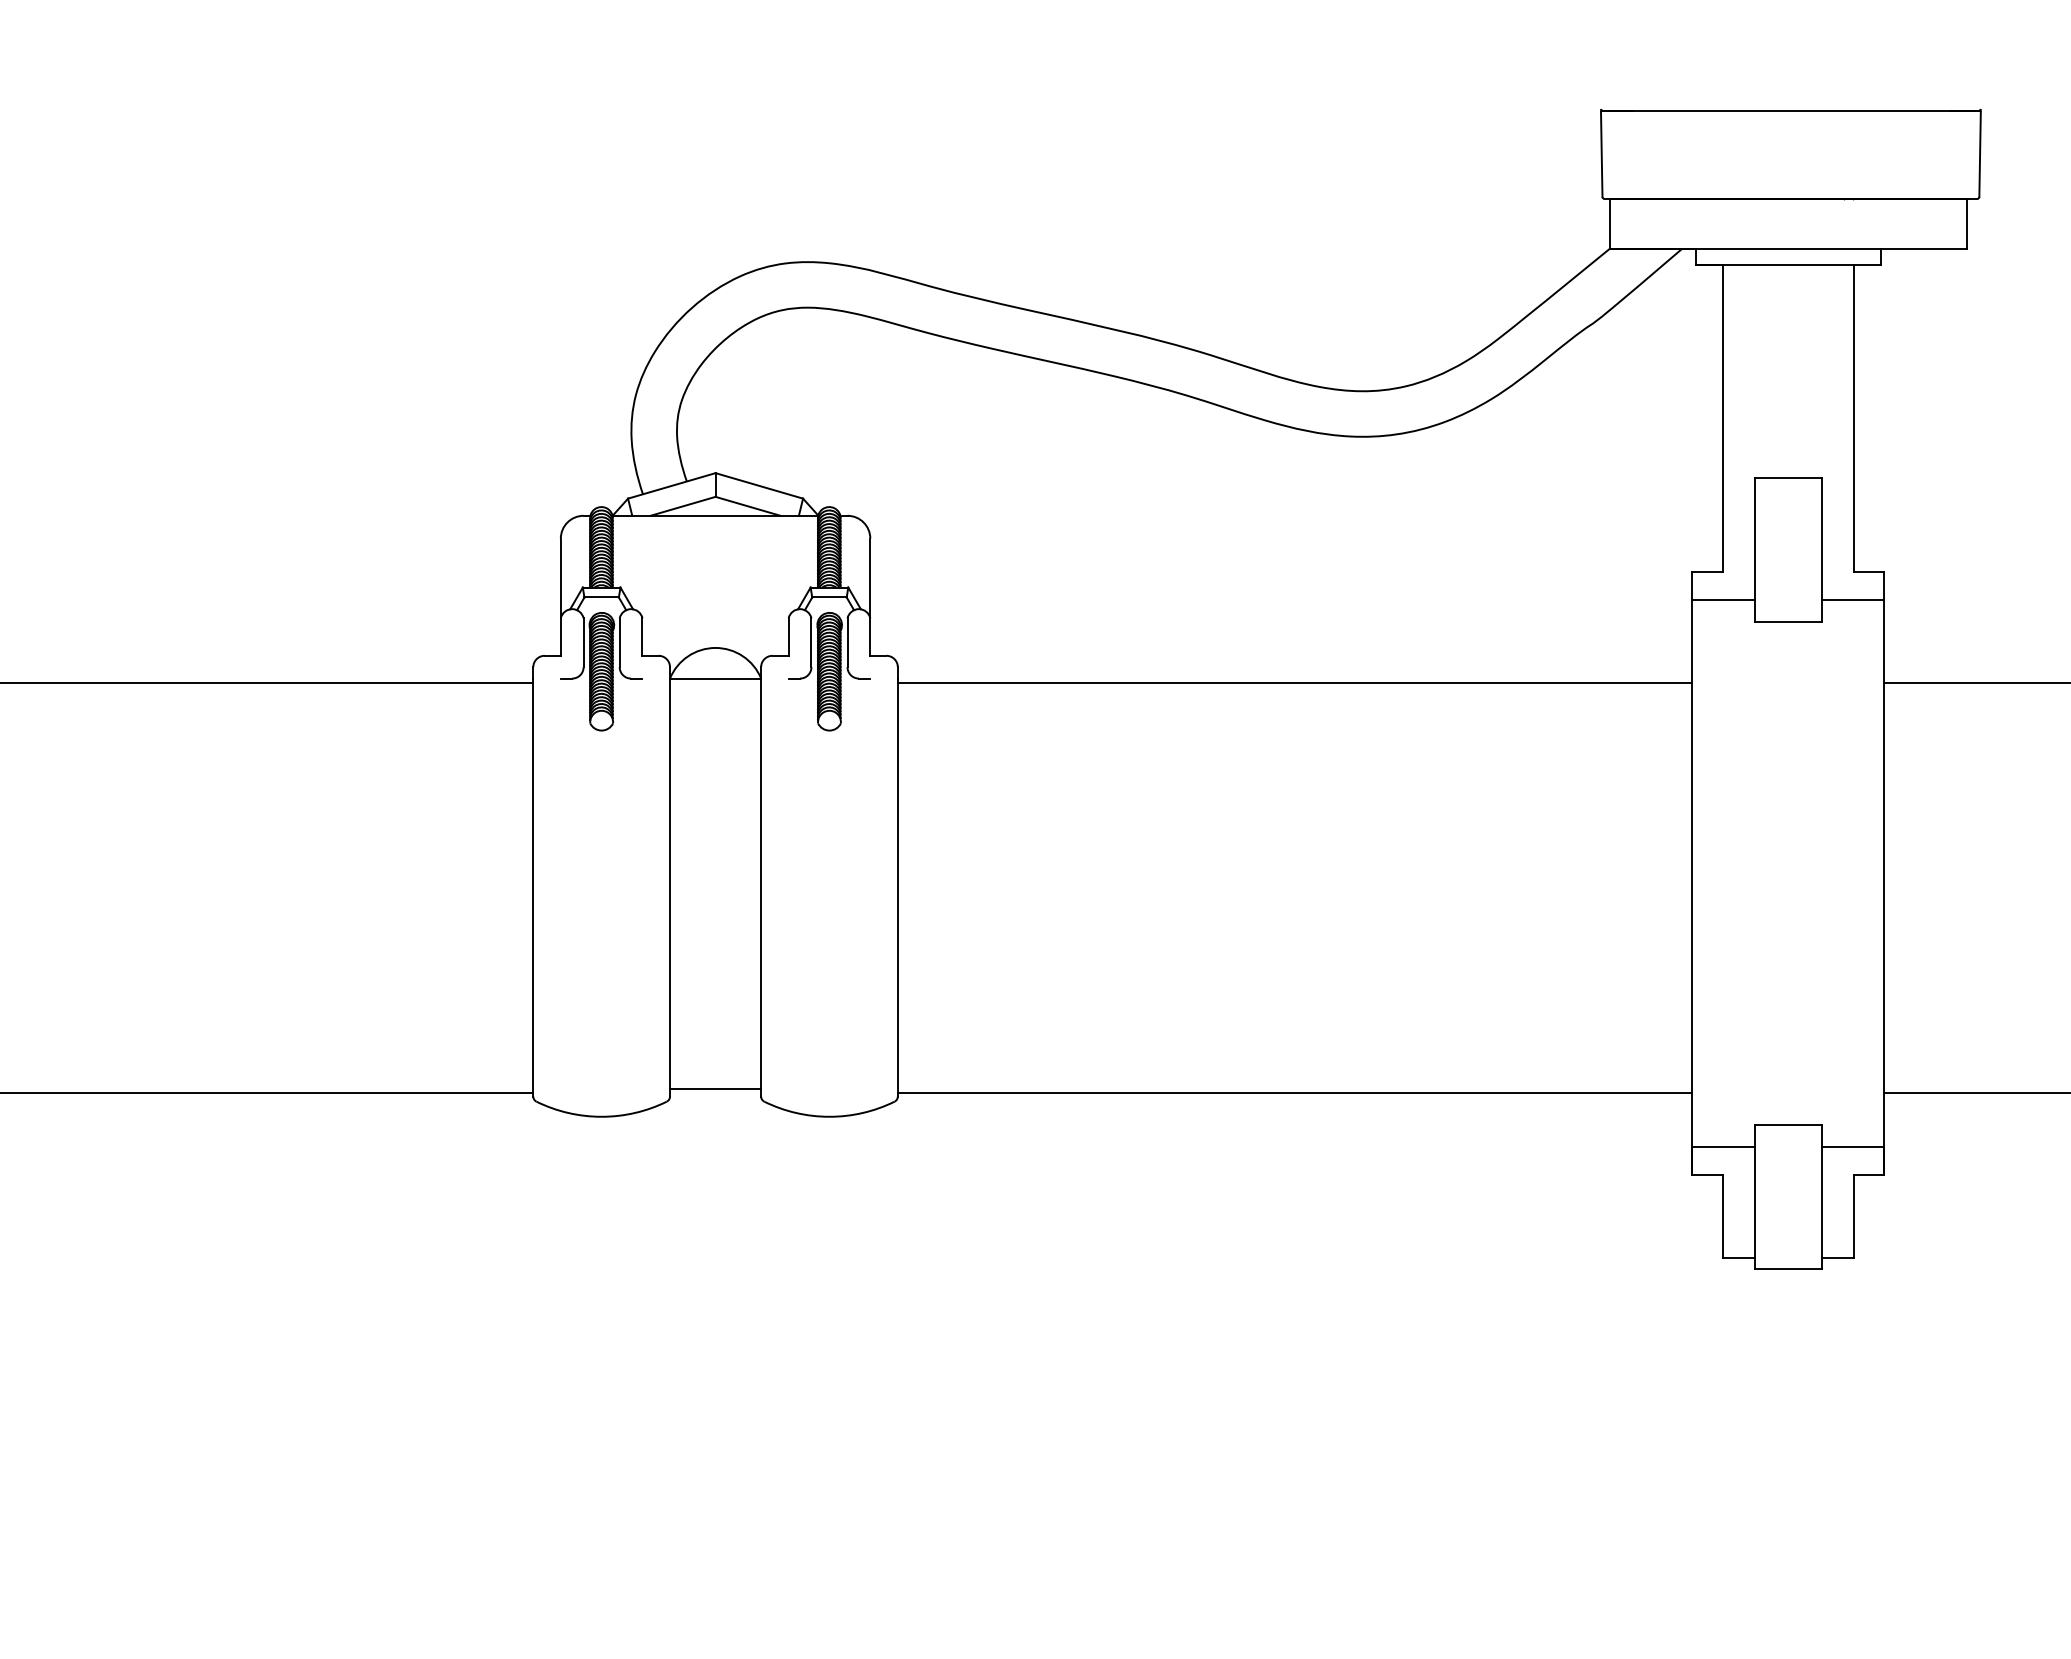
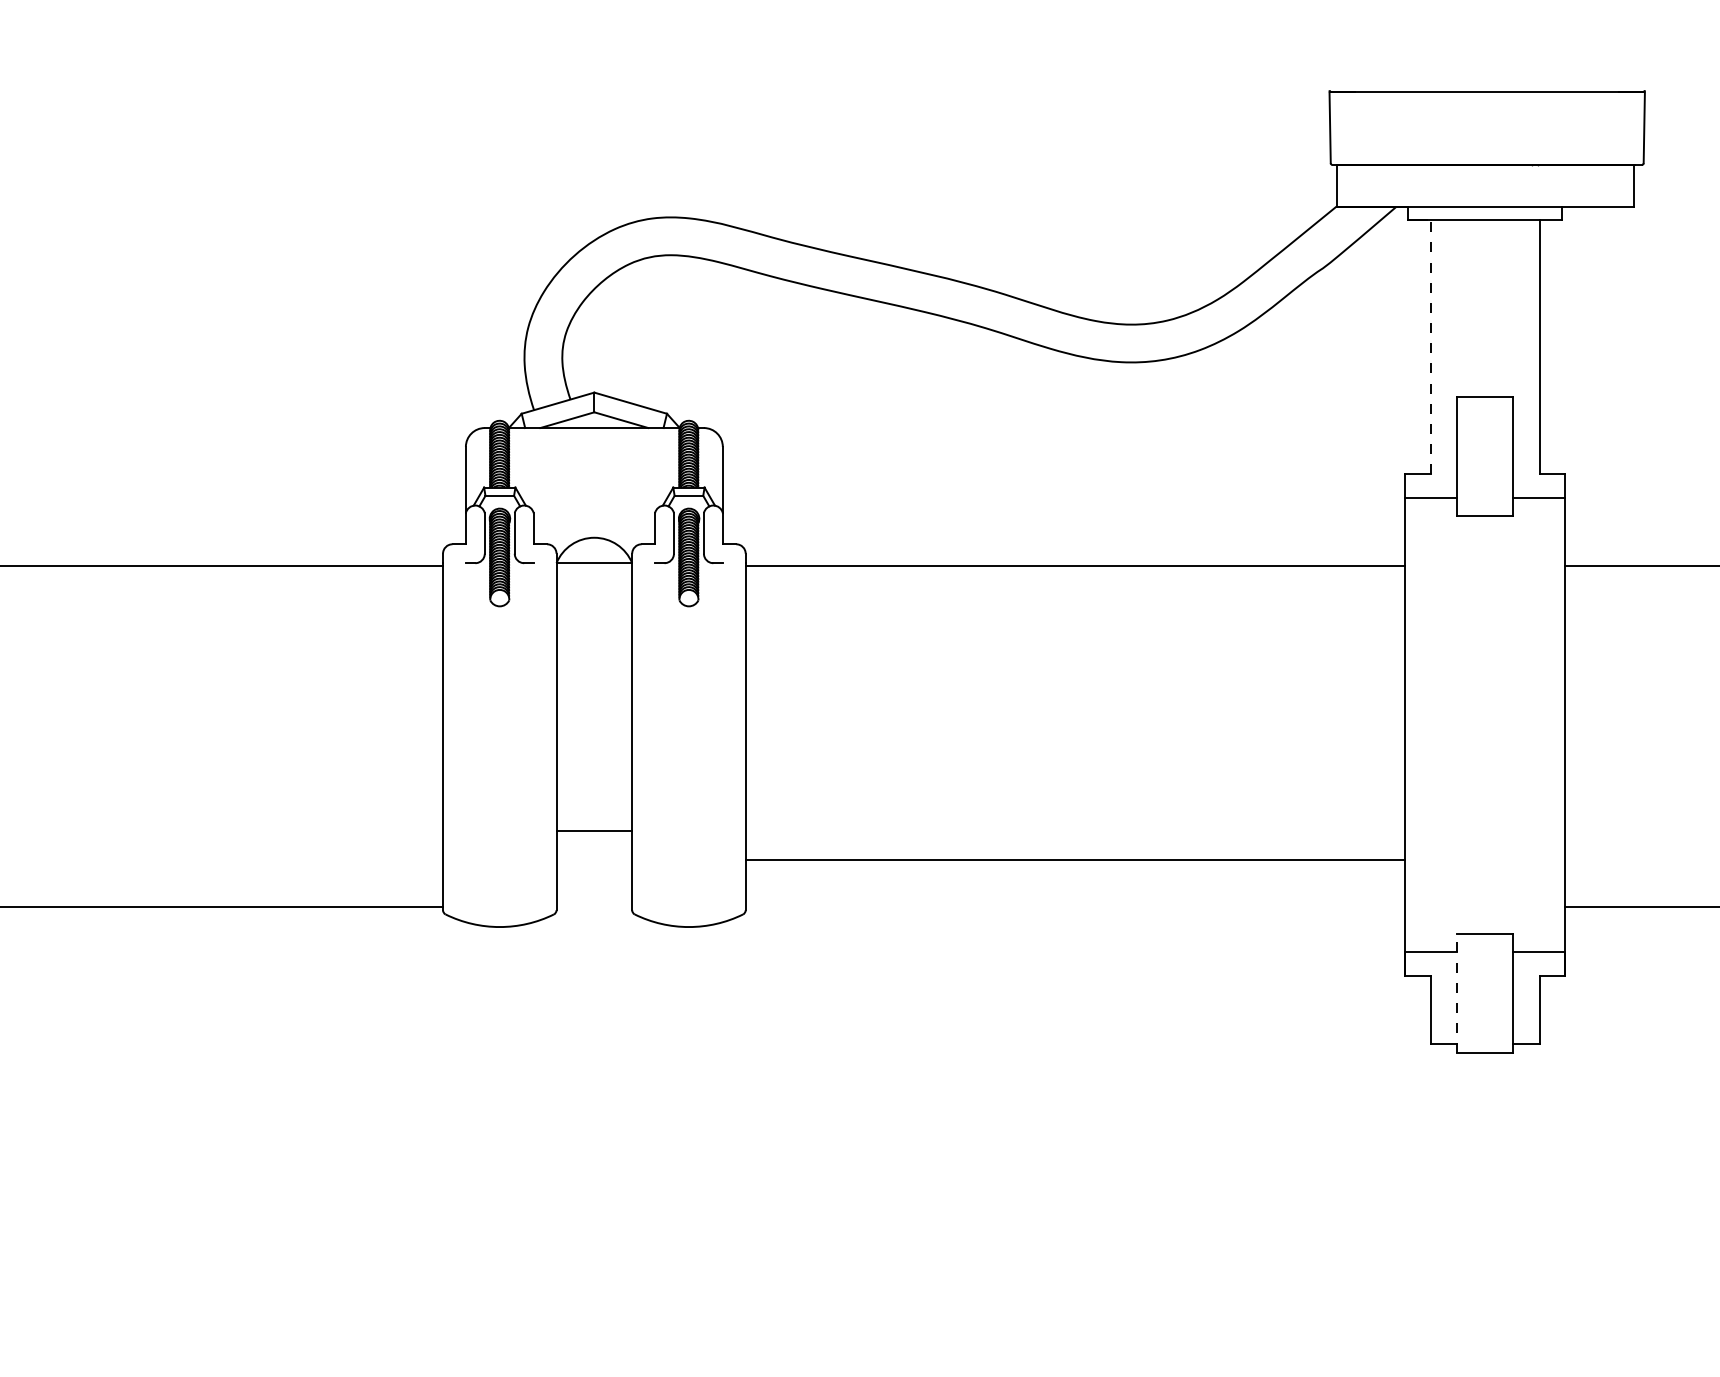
line: (1722, 417) -> (1430, 346), solid -> dashed
line: (715, 1088) -> (594, 831), moved
line: (1294, 1092) -> (1075, 859), moved
line: (1754, 1196) -> (1456, 993), solid -> dashed

